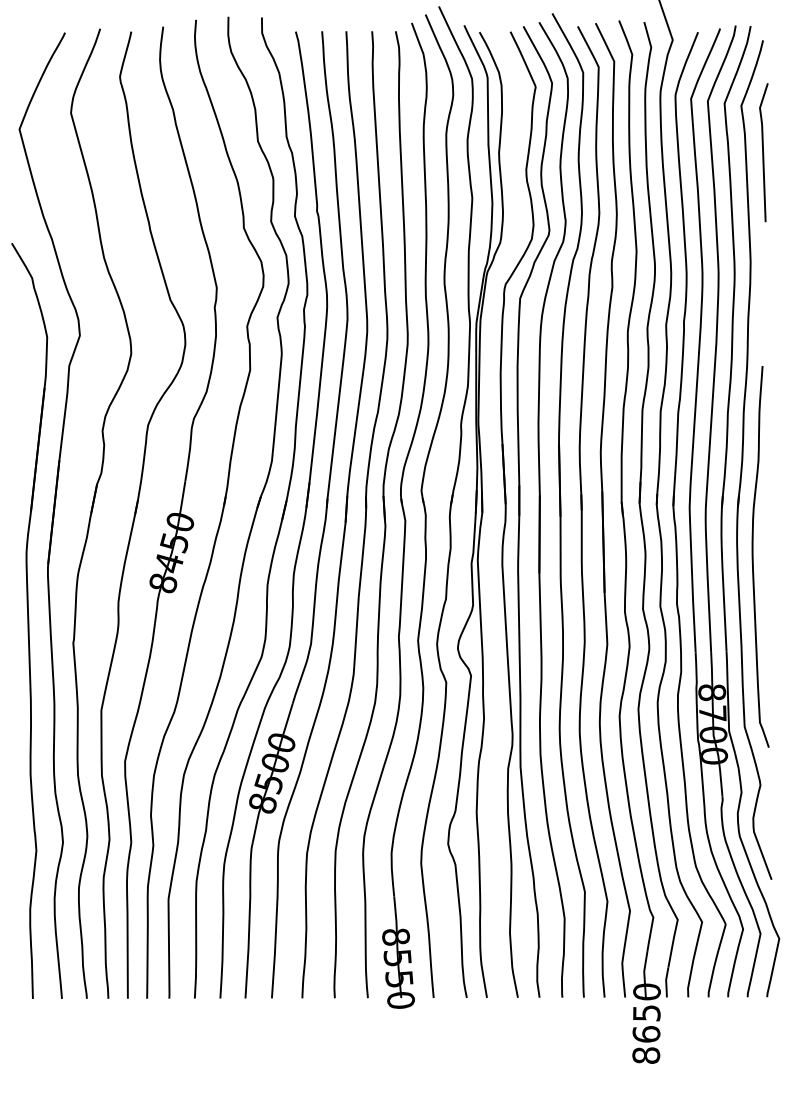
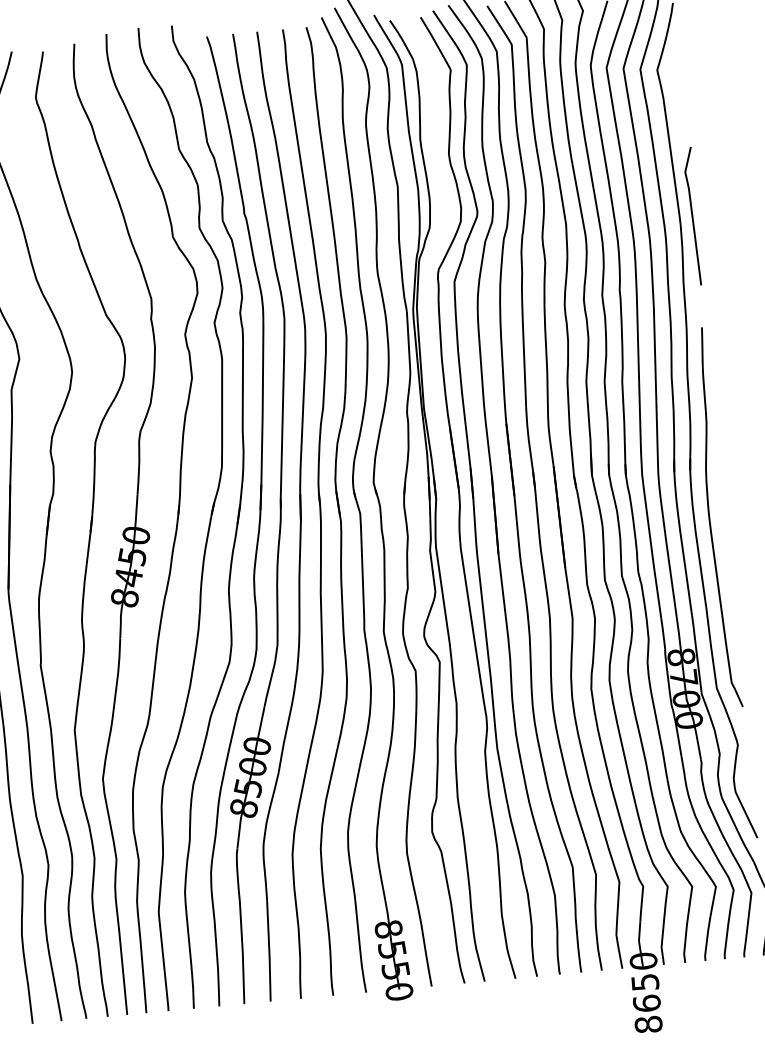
line: (763, 152) -> (692, 216), moved

